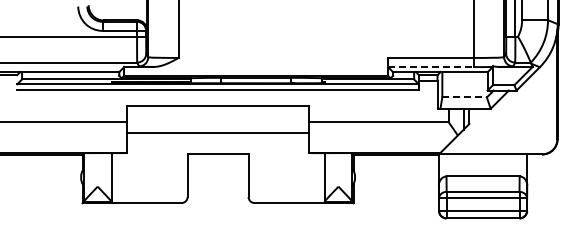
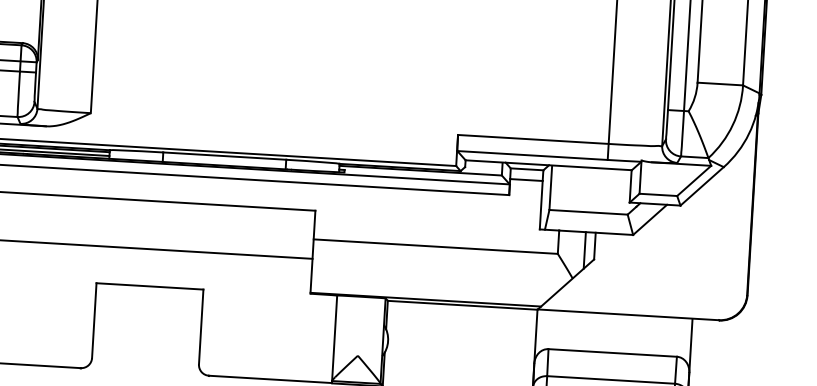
line: (430, 67) -> (531, 156), dashed -> solid
line: (465, 97) -> (590, 212), dashed -> solid

